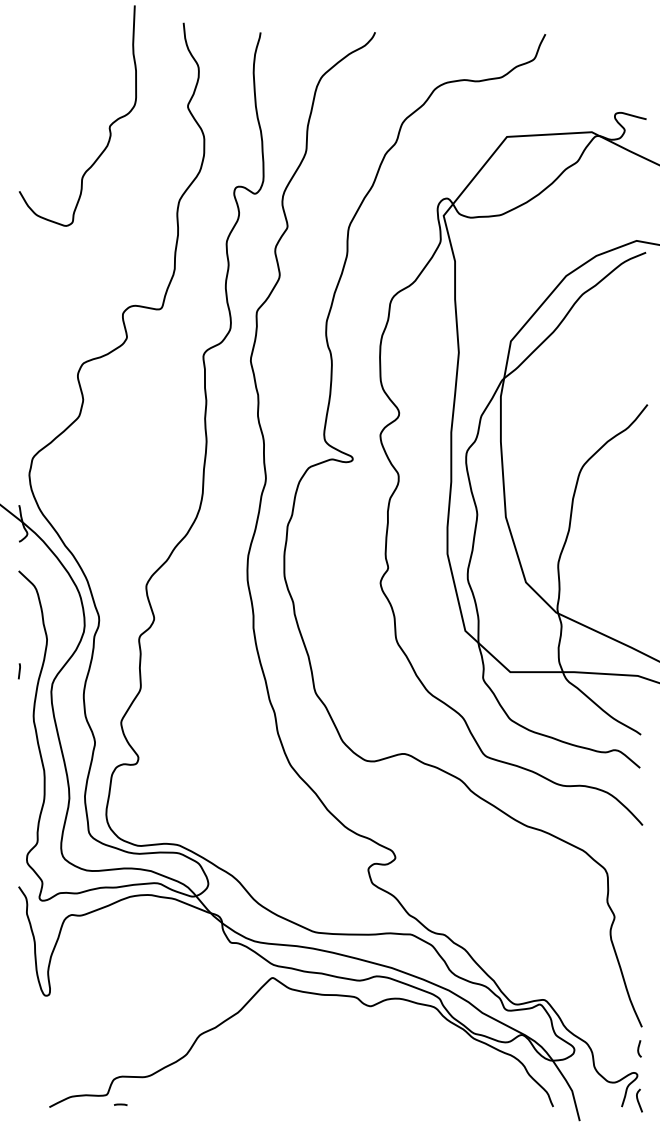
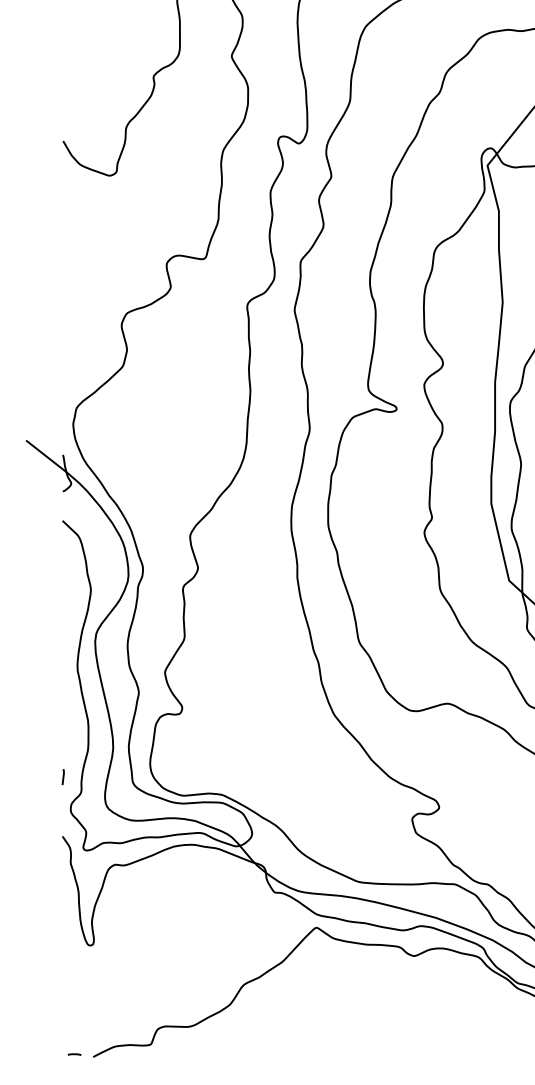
line: (18, 671) -> (62, 777), moved
line: (120, 1104) -> (74, 1054), moved

